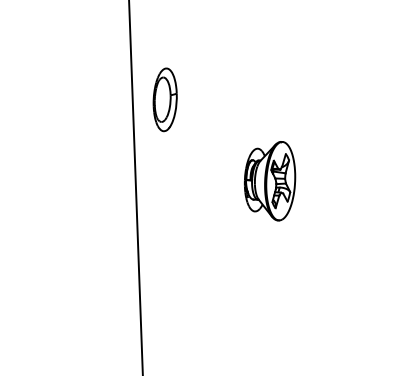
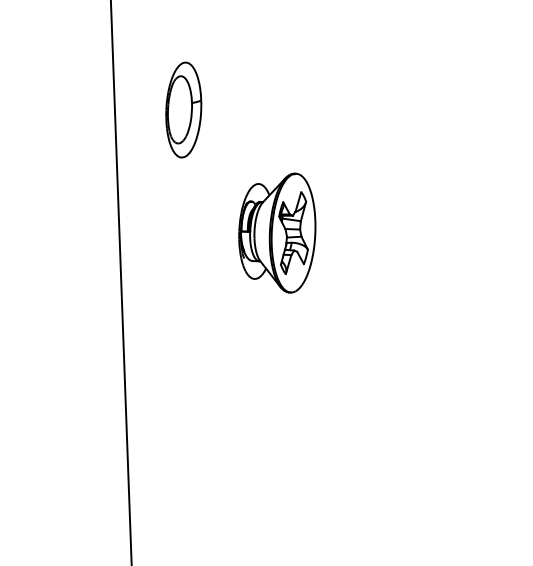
part: (164, 99) -> (182, 109), moved
part: (270, 181) -> (278, 233), moved

